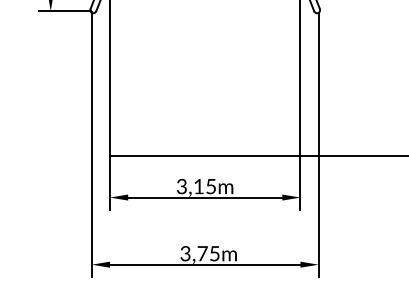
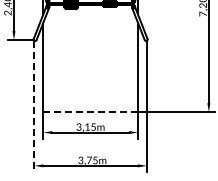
line: (92, 145) -> (34, 106), solid -> dashed
line: (206, 157) -> (91, 112), solid -> dashed

